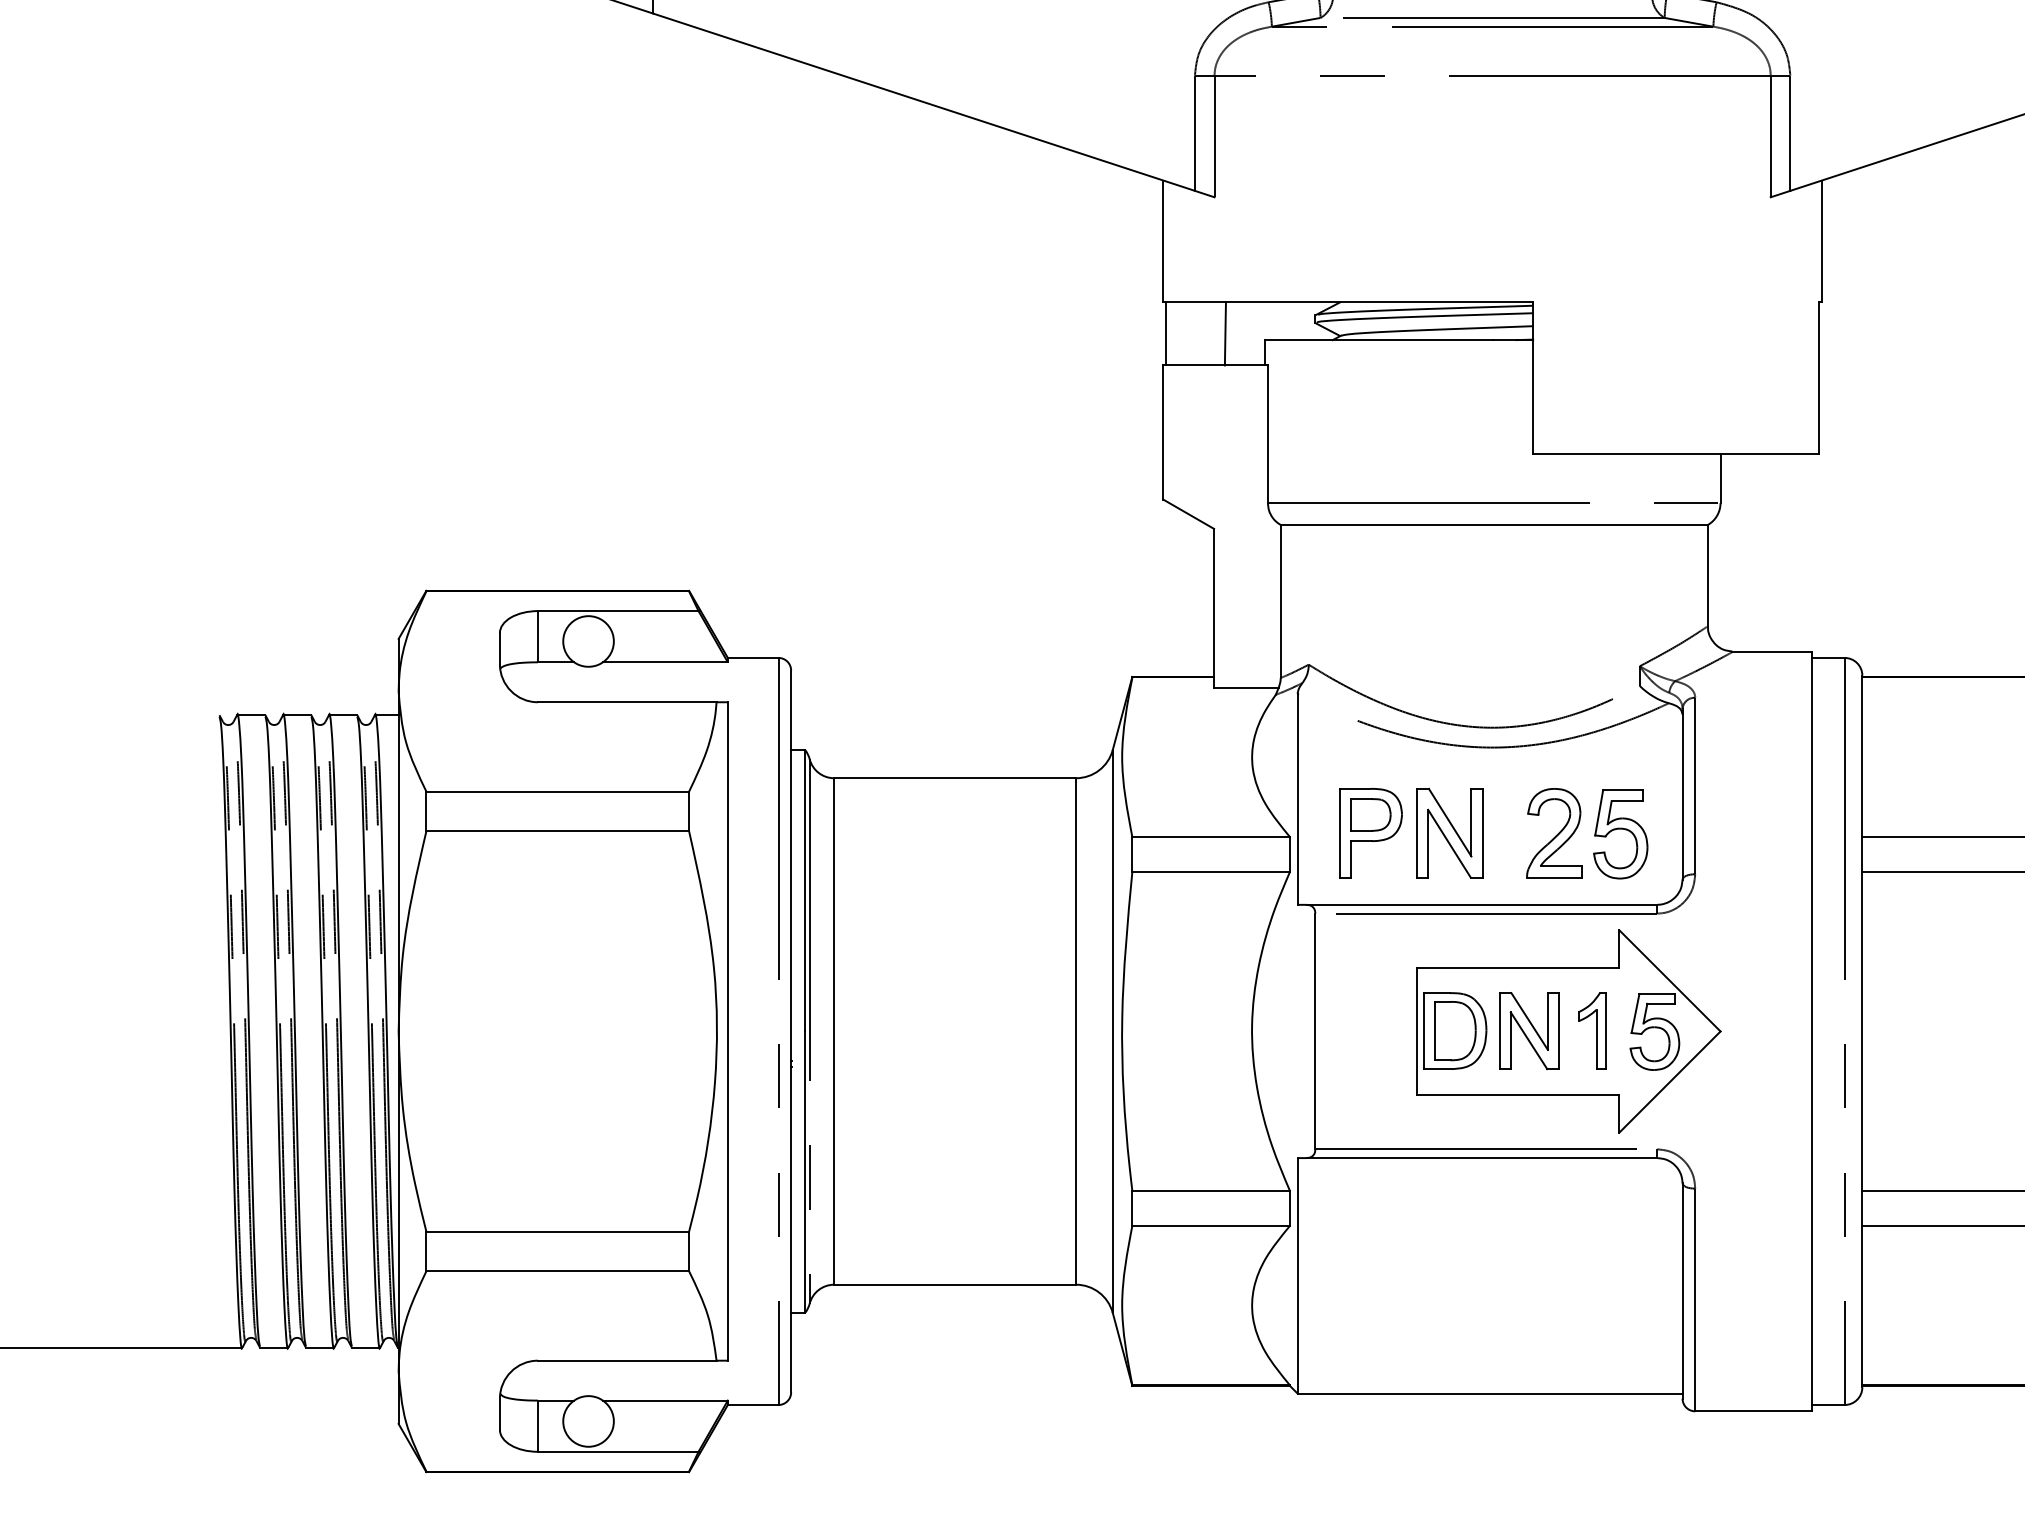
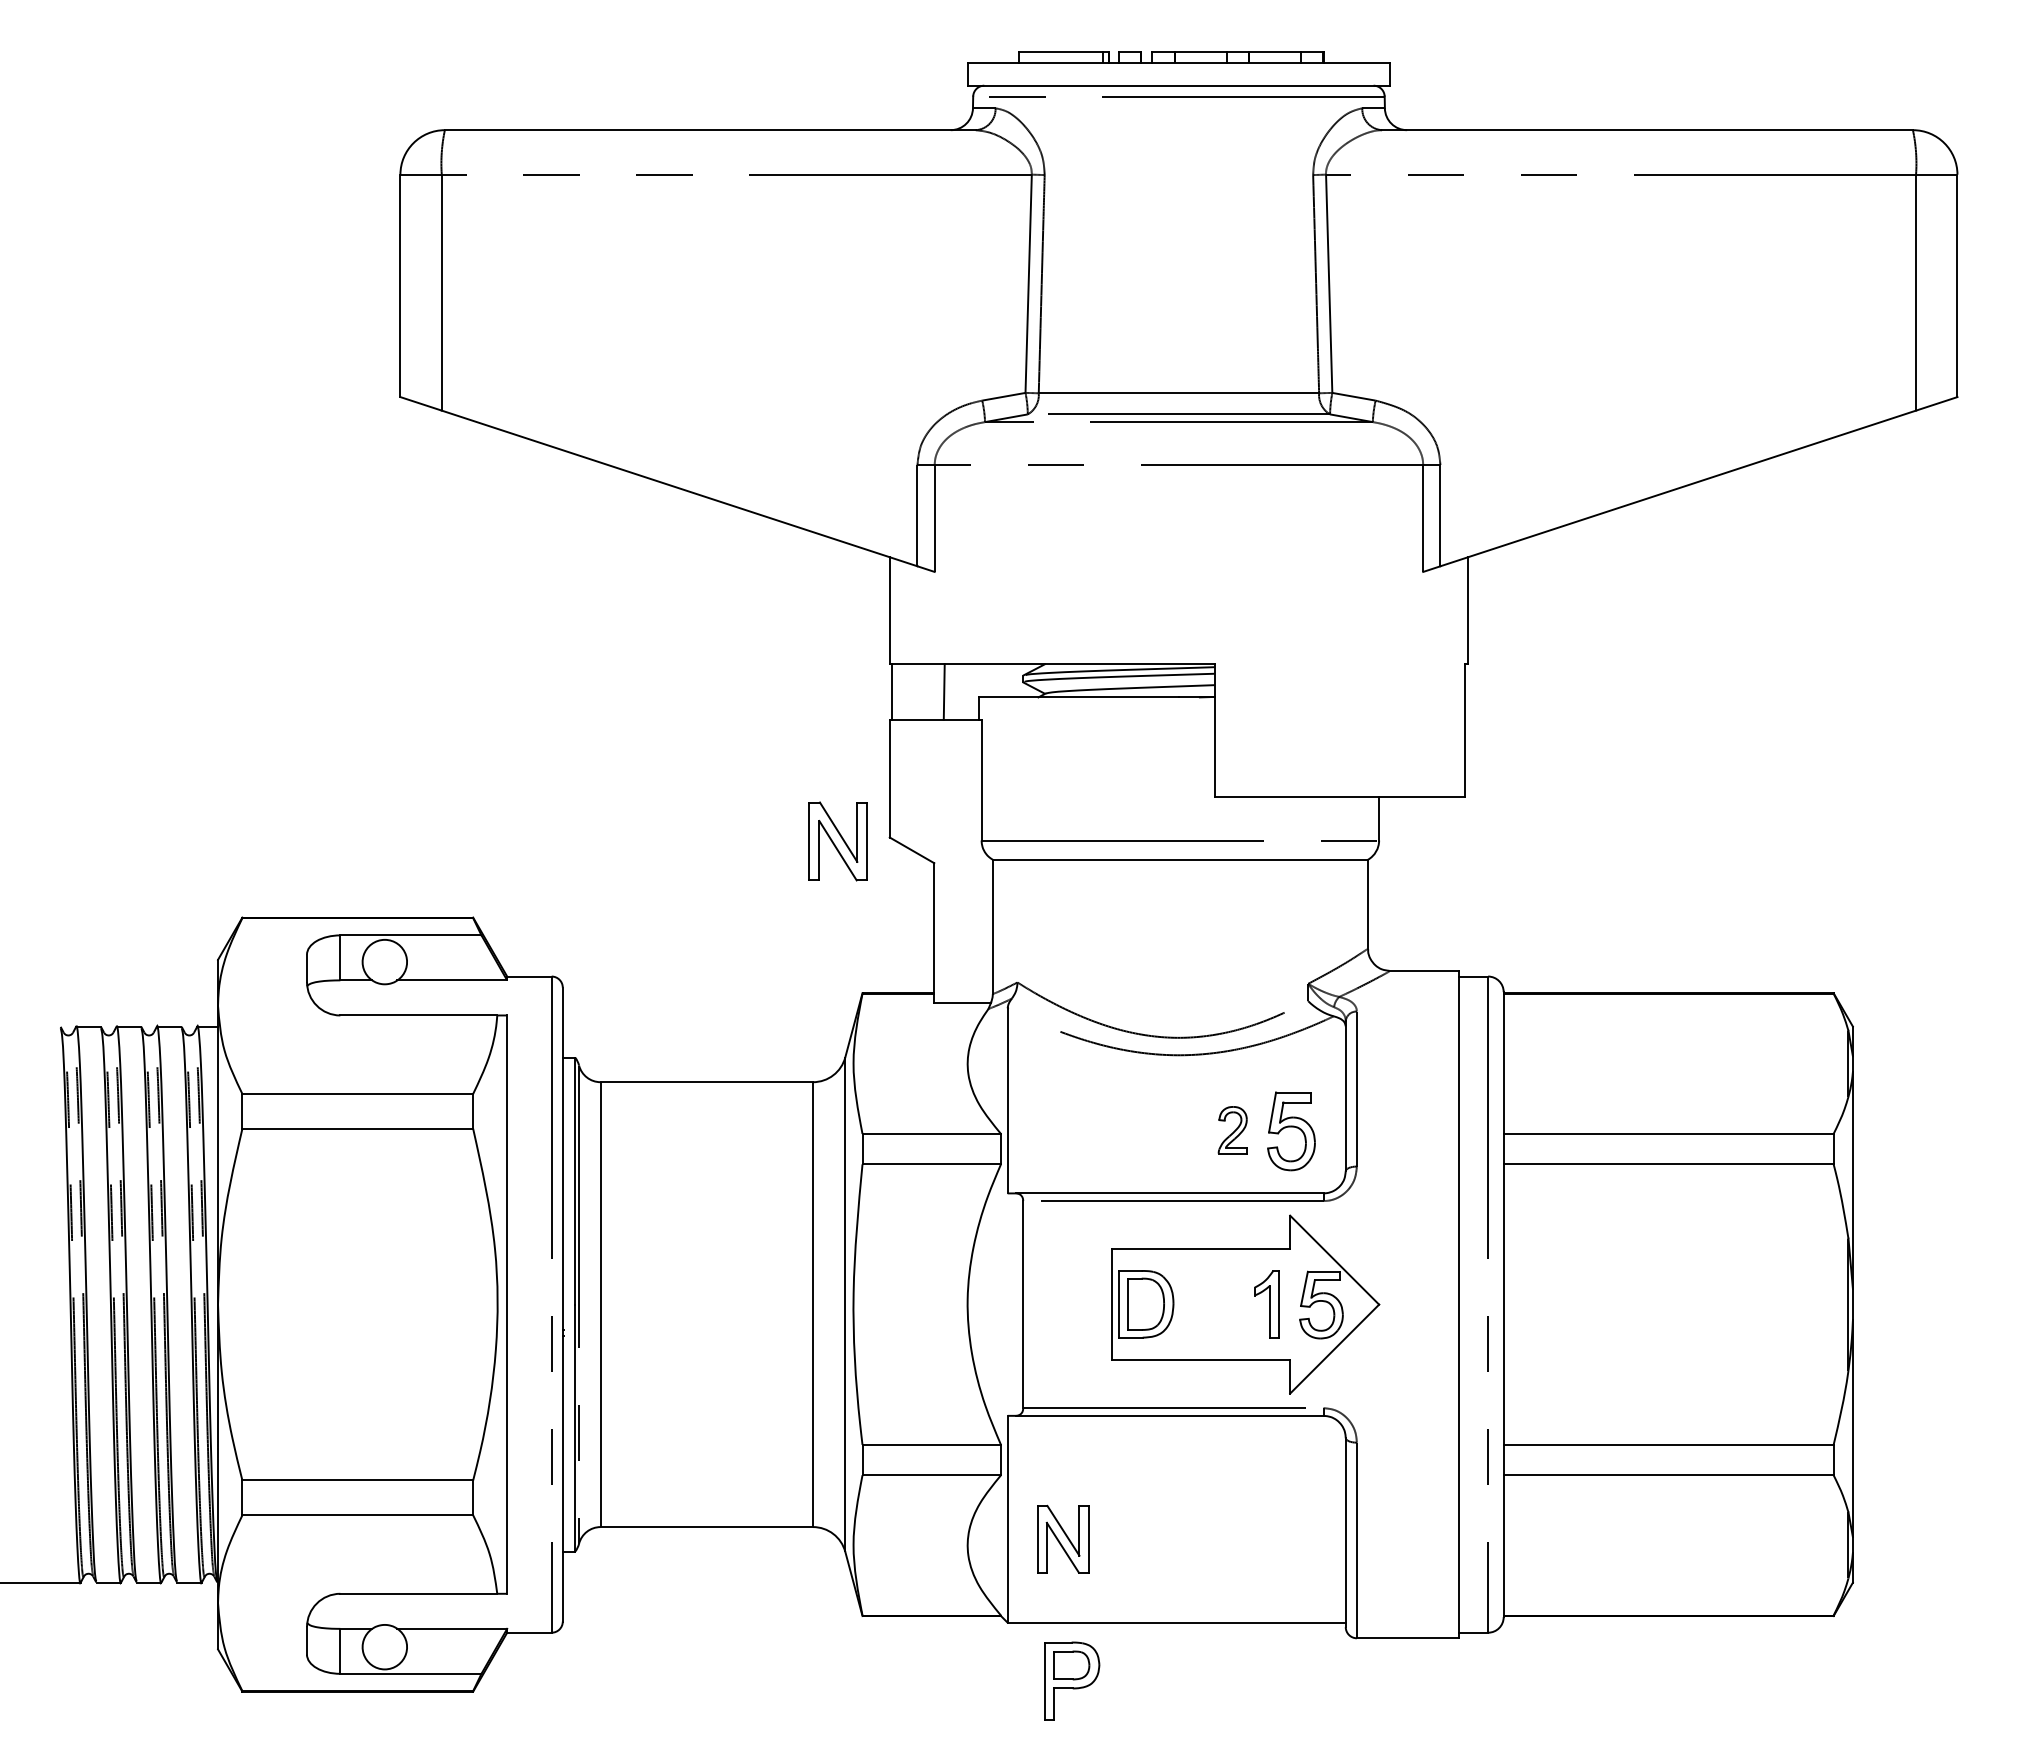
part: (1371, 832) -> (1072, 1680), moved
part: (1553, 832) -> (1232, 1129), size x0.6
part: (1448, 833) -> (837, 841), moved
part: (1529, 1030) -> (1063, 1538), moved

